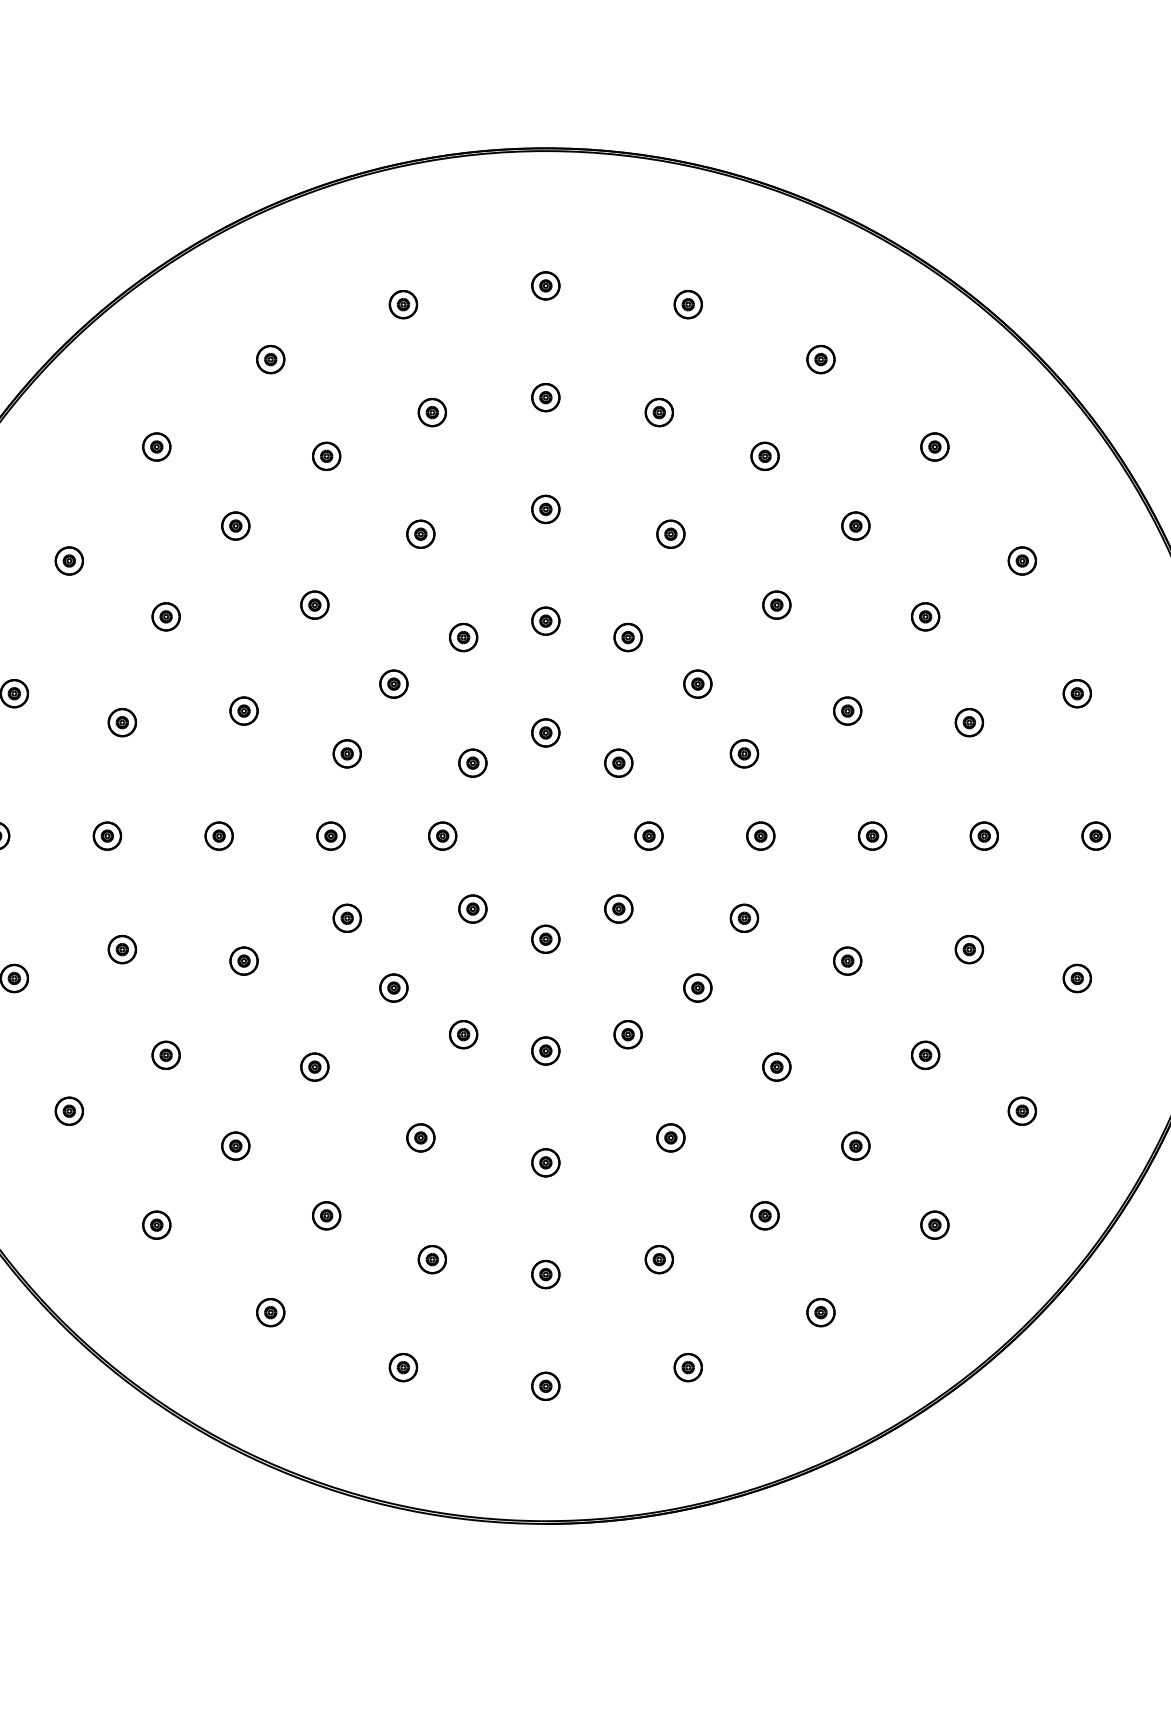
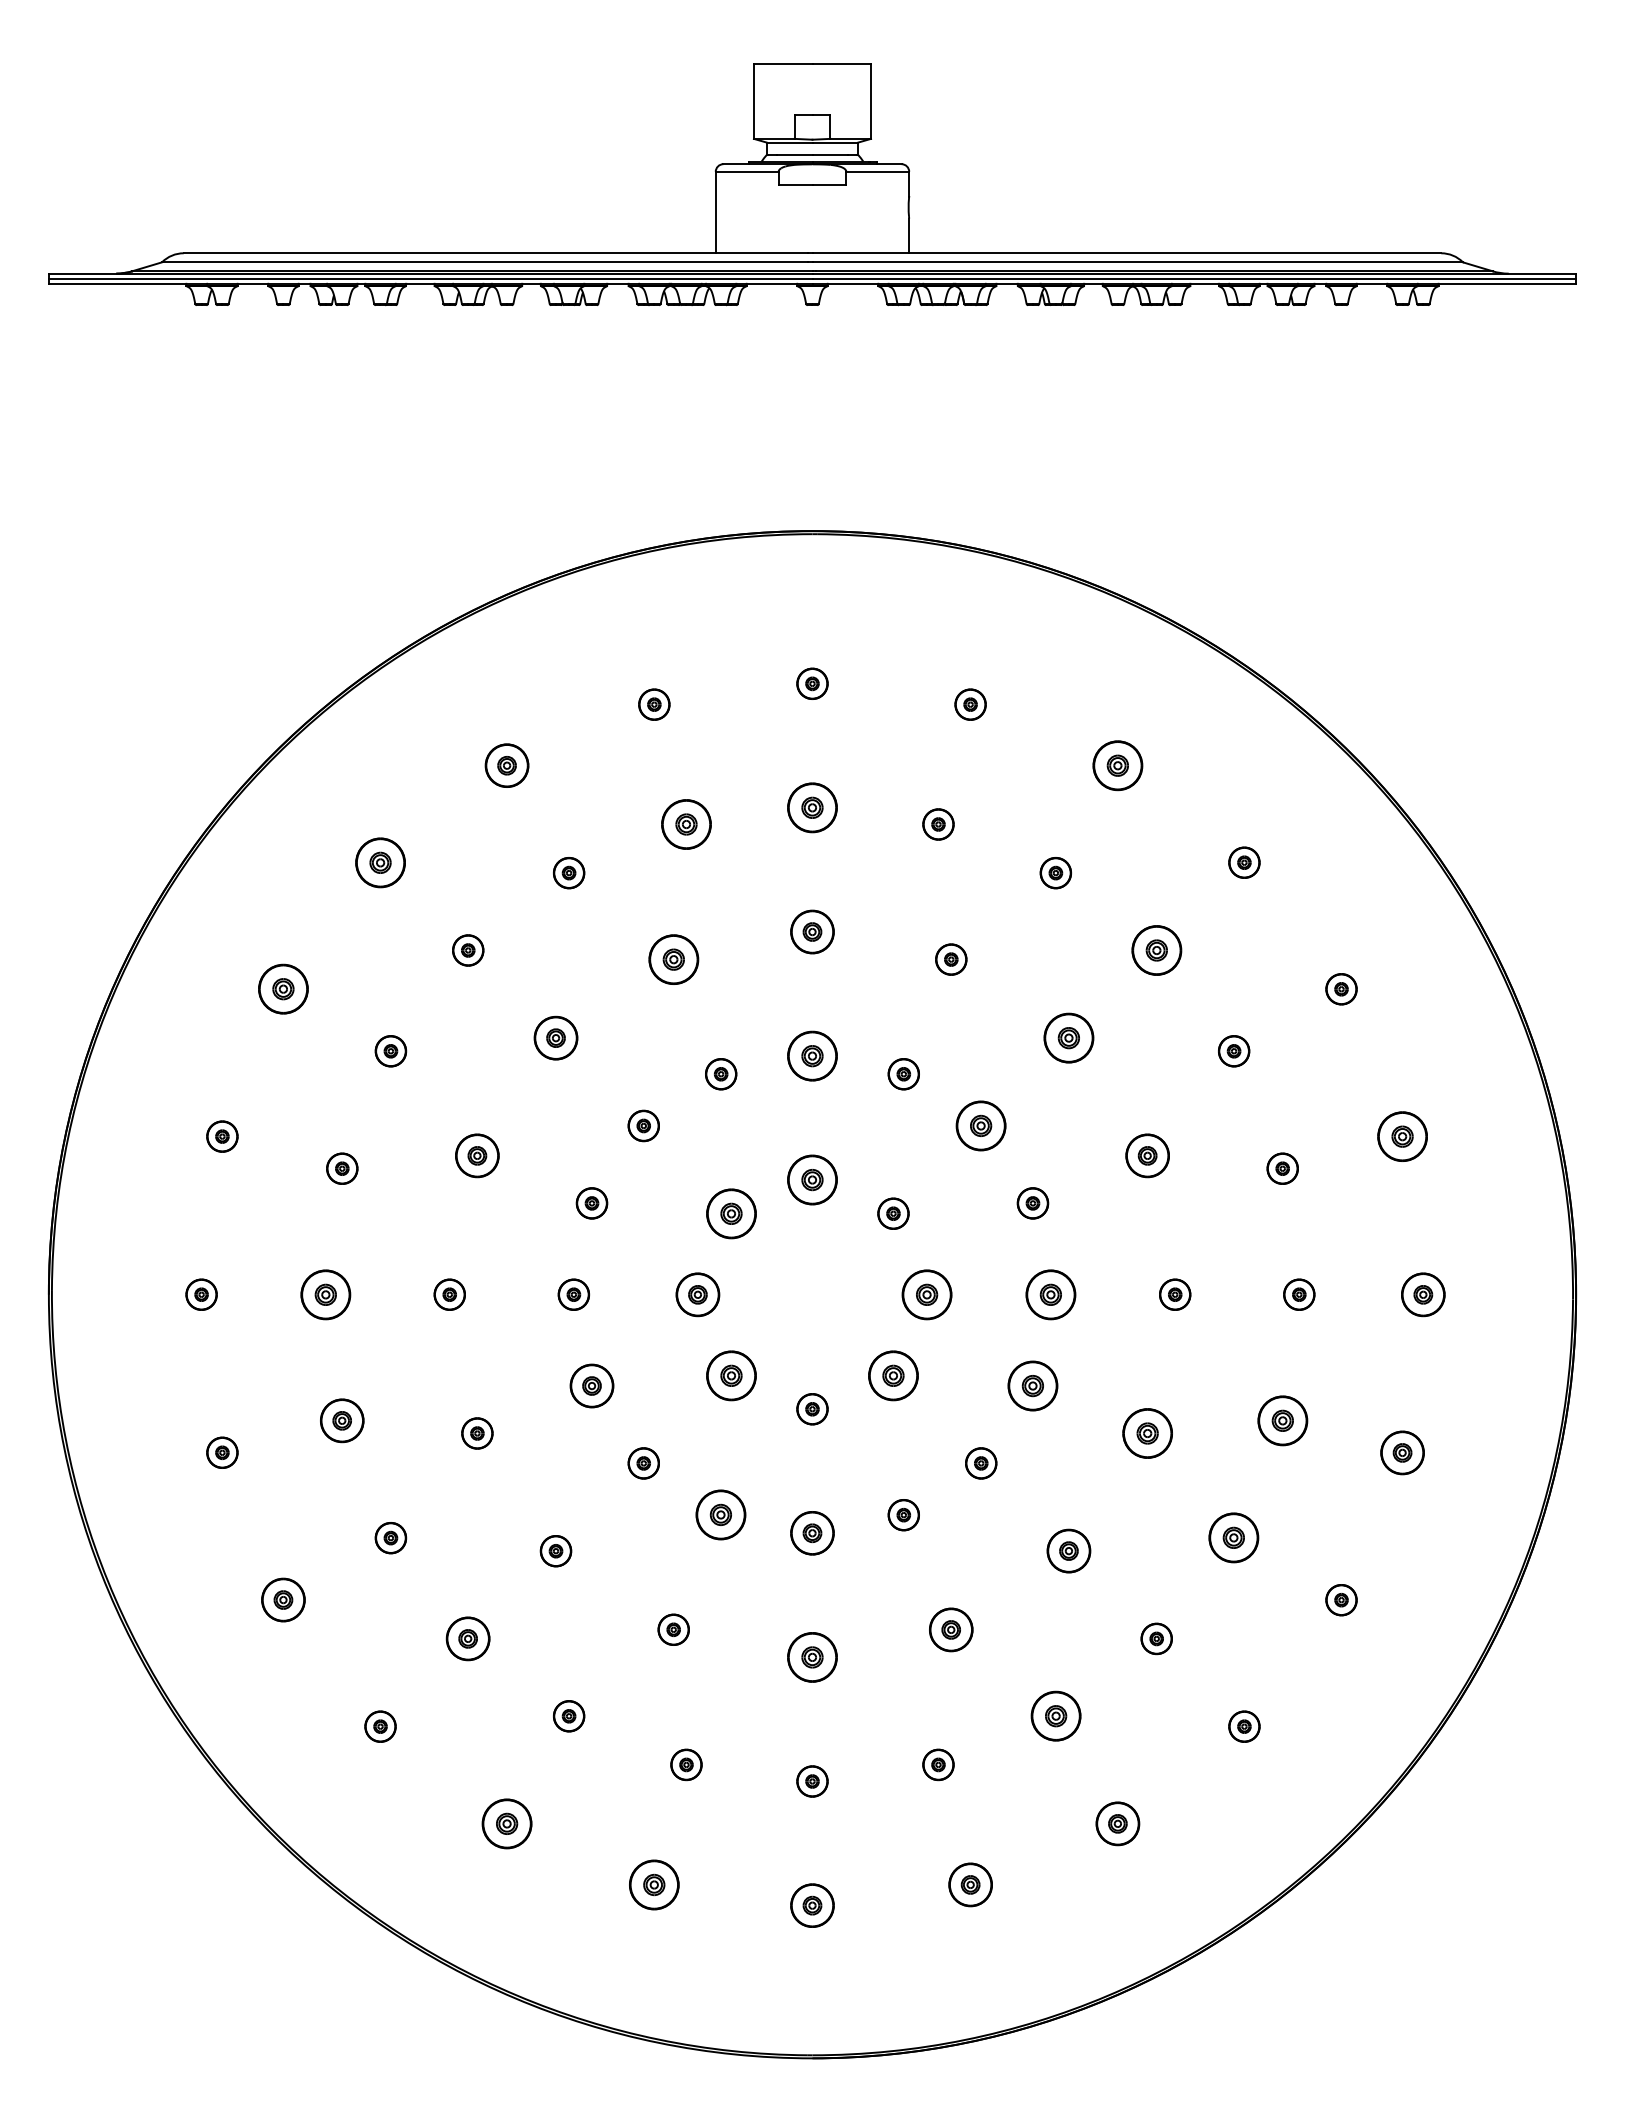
part: (270, 359) -> (506, 765), size x1.4
part: (820, 359) -> (1117, 765), size x1.6
part: (545, 397) -> (812, 807), size x1.6
part: (432, 412) -> (686, 824), size x1.6
part: (156, 446) -> (380, 862), size x1.6
part: (545, 508) -> (812, 931), size x1.4
part: (855, 526) -> (1156, 950), size x1.6
part: (420, 534) -> (673, 959), size x1.6
part: (69, 561) -> (283, 989), size x1.6
part: (314, 605) -> (555, 1038), size x1.4
part: (776, 605) -> (1068, 1038), size x1.6
part: (545, 620) -> (812, 1055), size x1.6
part: (698, 683) -> (981, 1125), size x1.6
part: (1077, 693) -> (1402, 1136), size x1.6
part: (244, 710) -> (477, 1155), size x1.4
part: (847, 710) -> (1147, 1155), size x1.4
part: (545, 733) -> (812, 1180), size x1.6
part: (472, 762) -> (731, 1213), size x1.6
part: (107, 835) -> (325, 1294), size x1.6
part: (442, 835) -> (697, 1294), size x1.4
part: (648, 835) -> (926, 1294), size x1.6
part: (761, 835) -> (1051, 1294), size x1.6
part: (1096, 835) -> (1423, 1294), size x1.4
part: (472, 908) -> (731, 1375), size x1.6
part: (618, 908) -> (893, 1375), size x1.6
part: (346, 917) -> (591, 1385), size x1.4
part: (744, 917) -> (1032, 1385), size x1.6
part: (122, 949) -> (342, 1420), size x1.4
part: (969, 949) -> (1282, 1420), size x1.6
part: (847, 961) -> (1147, 1433), size x1.6
part: (1077, 978) -> (1402, 1452), size x1.4
part: (463, 1034) -> (721, 1515), size x1.6
part: (545, 1051) -> (812, 1533), size x1.4
part: (925, 1055) -> (1234, 1538), size x1.6
part: (776, 1067) -> (1068, 1551), size x1.4
part: (69, 1111) -> (283, 1600), size x1.4
part: (671, 1137) -> (951, 1629), size x1.4
part: (236, 1145) -> (468, 1638), size x1.4
part: (545, 1162) -> (812, 1657), size x1.6
part: (764, 1216) -> (1055, 1716), size x1.6
part: (270, 1312) -> (506, 1823), size x1.6
part: (820, 1312) -> (1117, 1823), size x1.4
part: (403, 1367) -> (654, 1884), size x1.6
part: (688, 1367) -> (970, 1884), size x1.4
part: (545, 1386) -> (812, 1905), size x1.4

